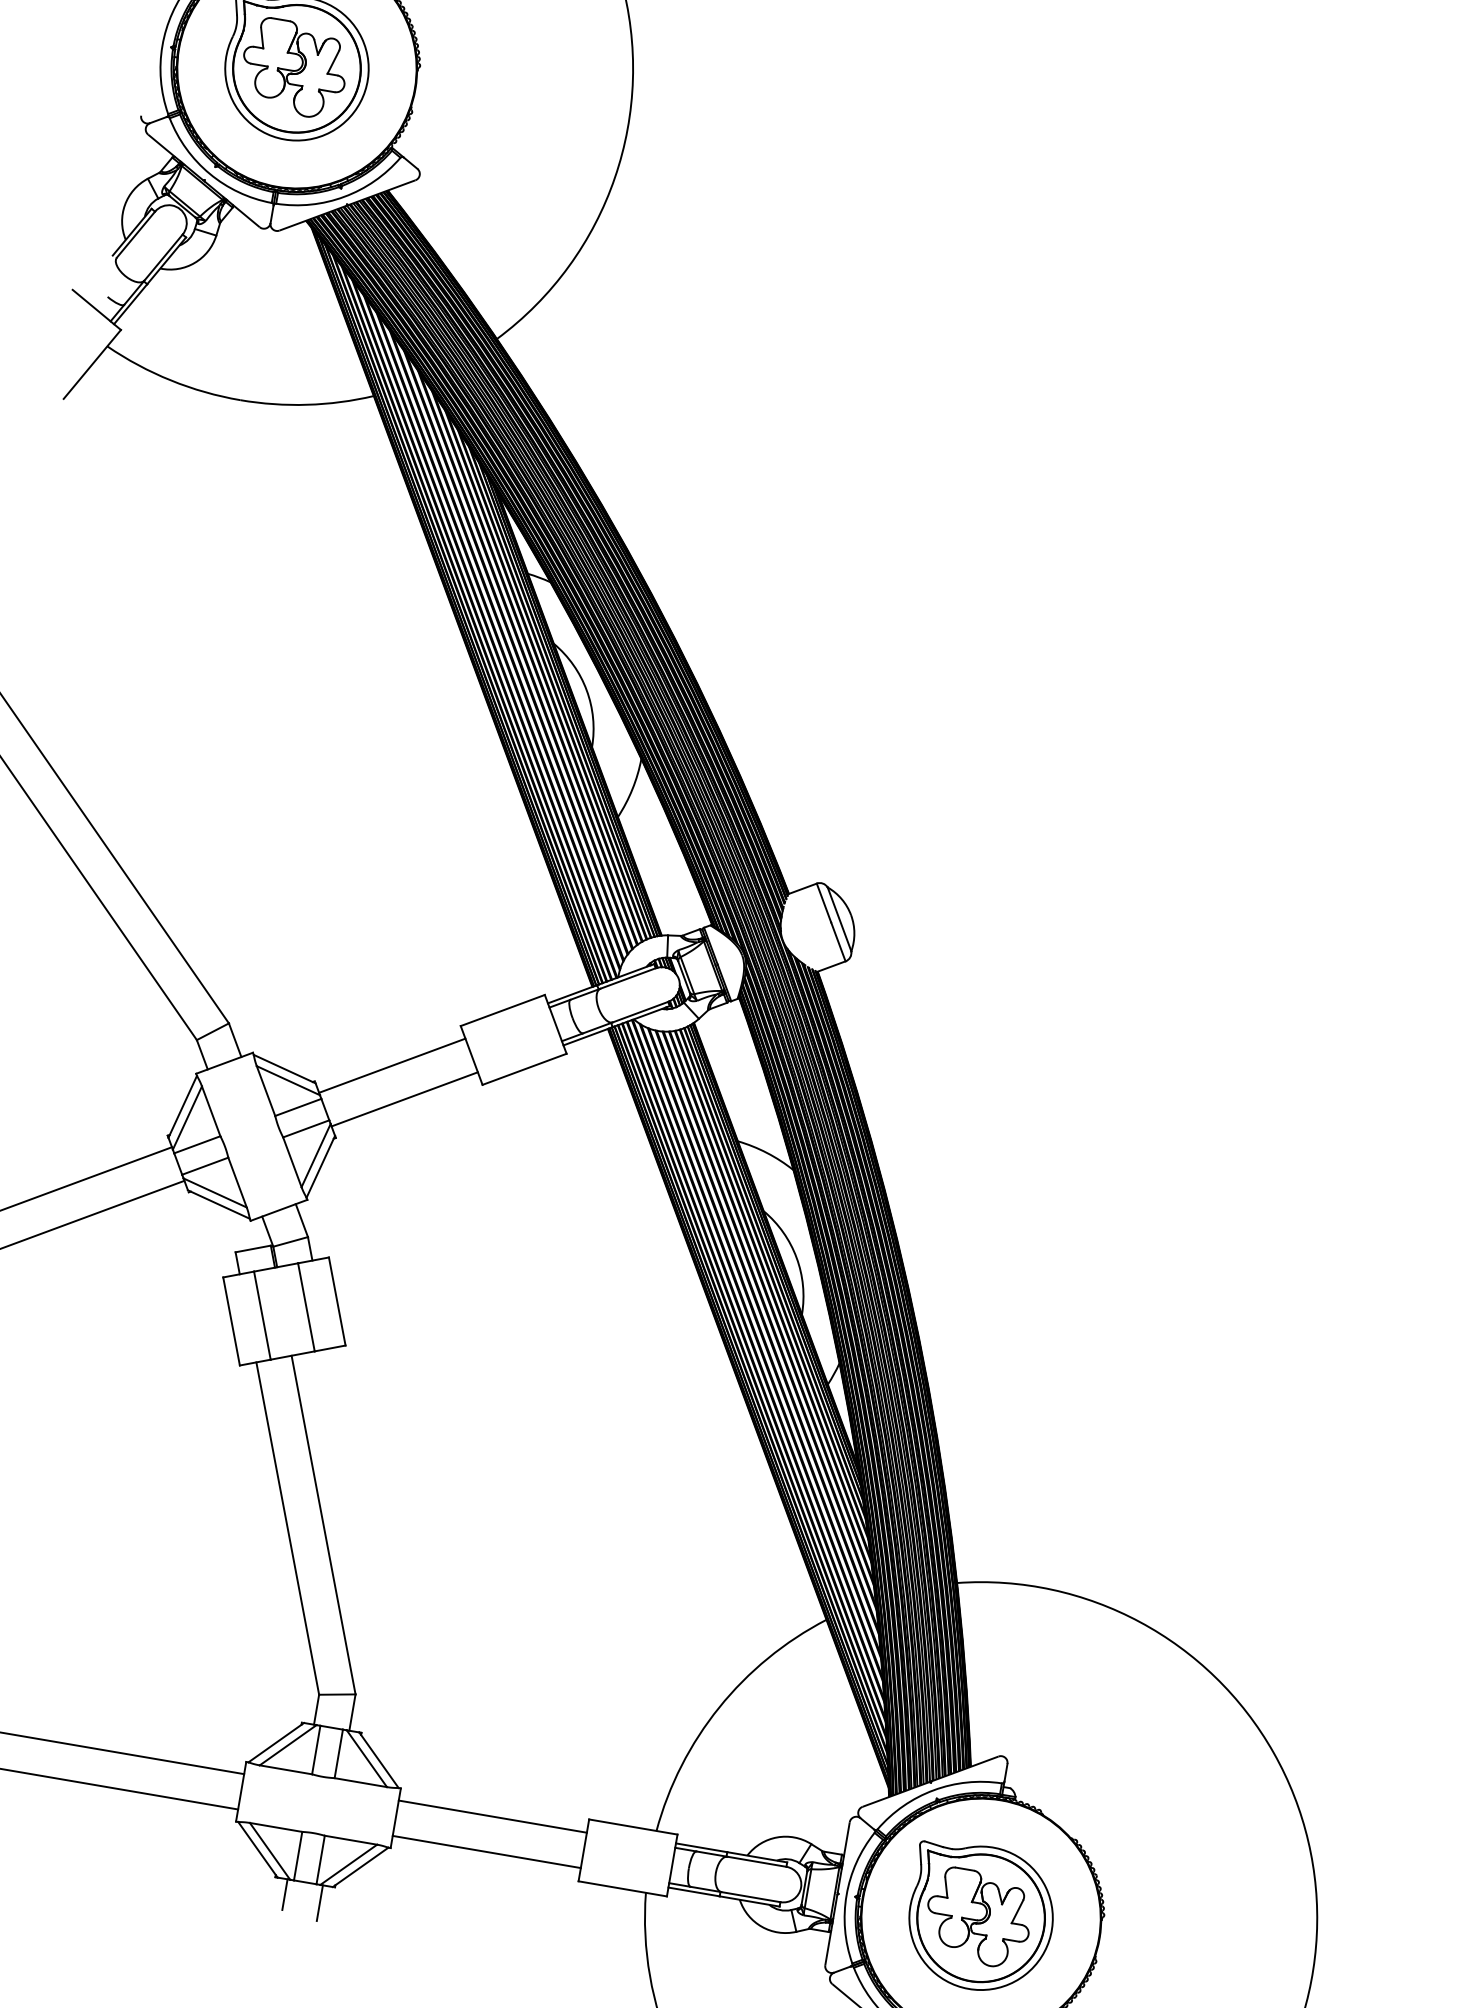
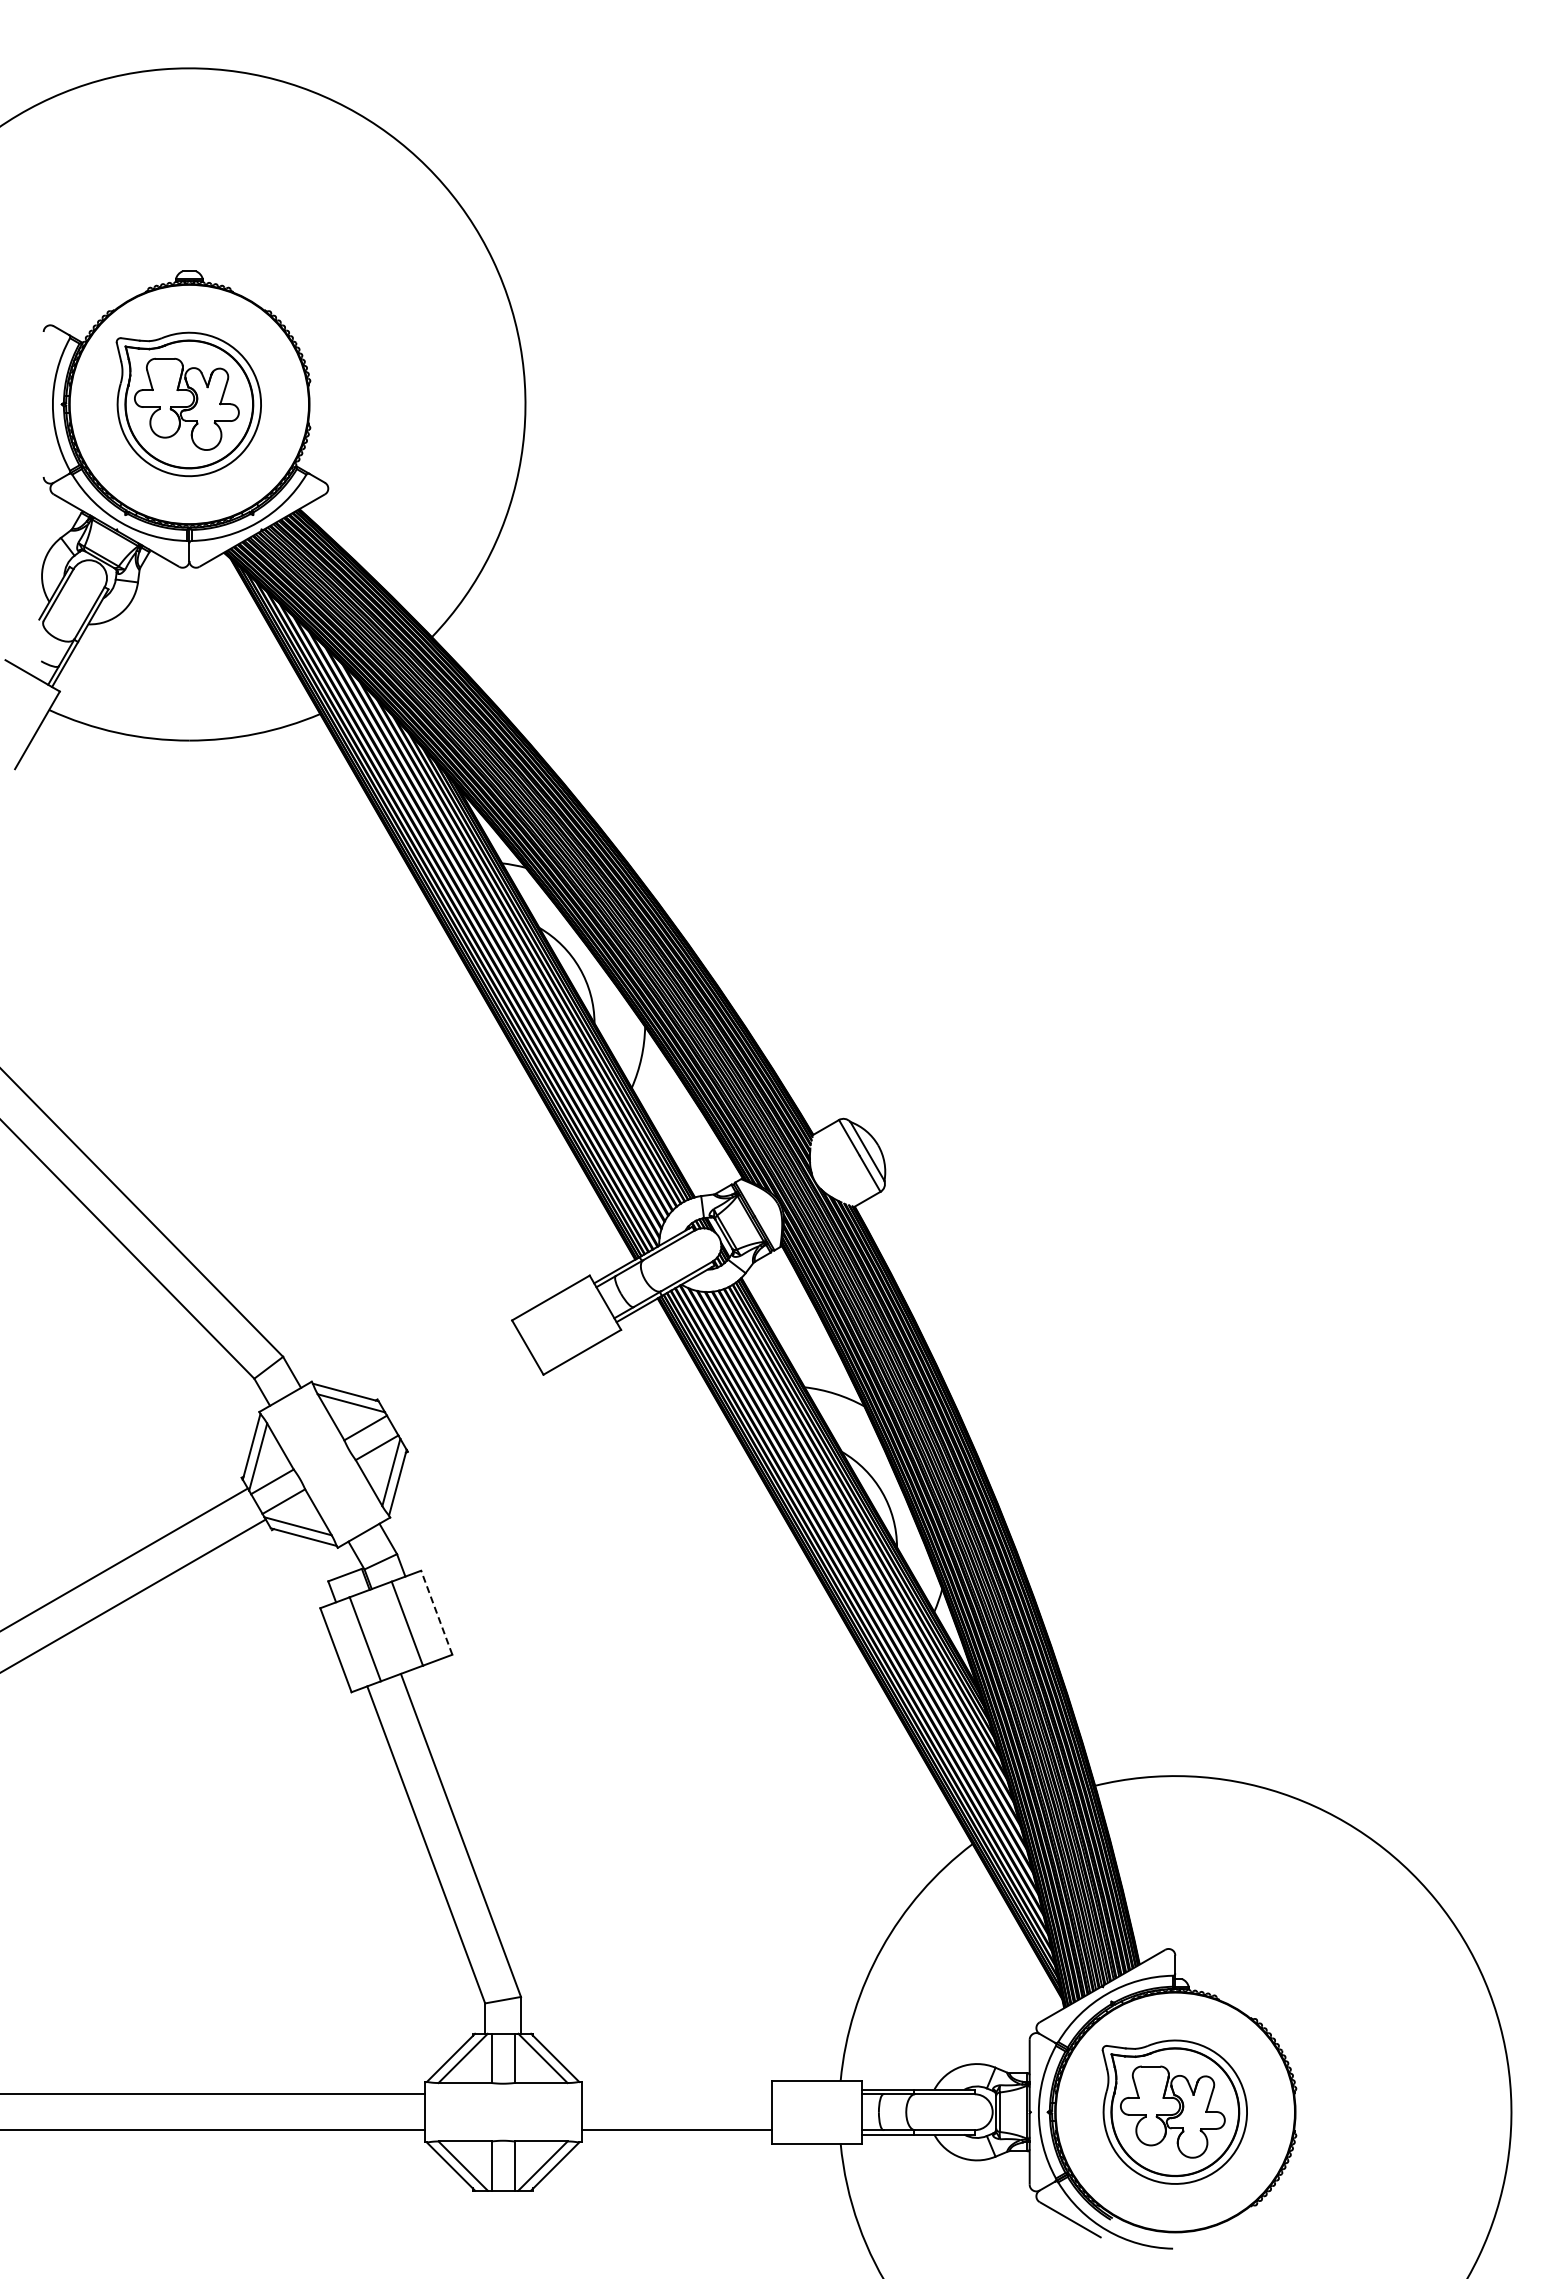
line: (391, 1066) -> (450, 1371), removed
line: (403, 1099) -> (468, 1402), removed
line: (337, 1301) -> (436, 1612), solid -> dashed
line: (492, 1816) -> (676, 2094), removed
line: (285, 1893) -> (485, 2205), removed
line: (320, 1903) -> (521, 2208), removed

